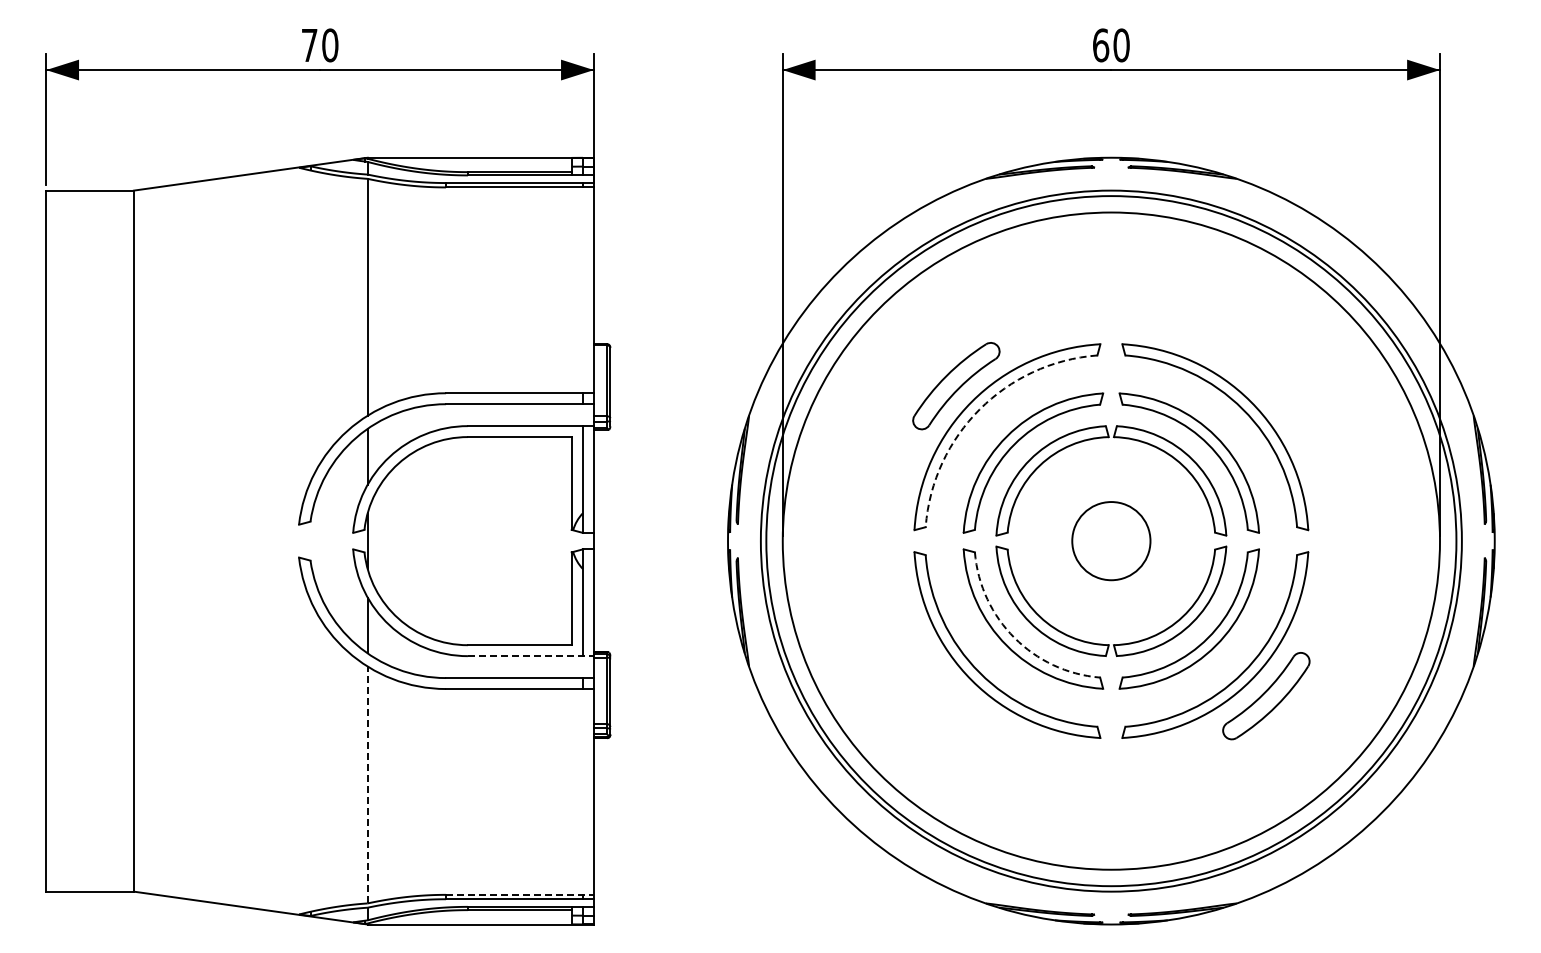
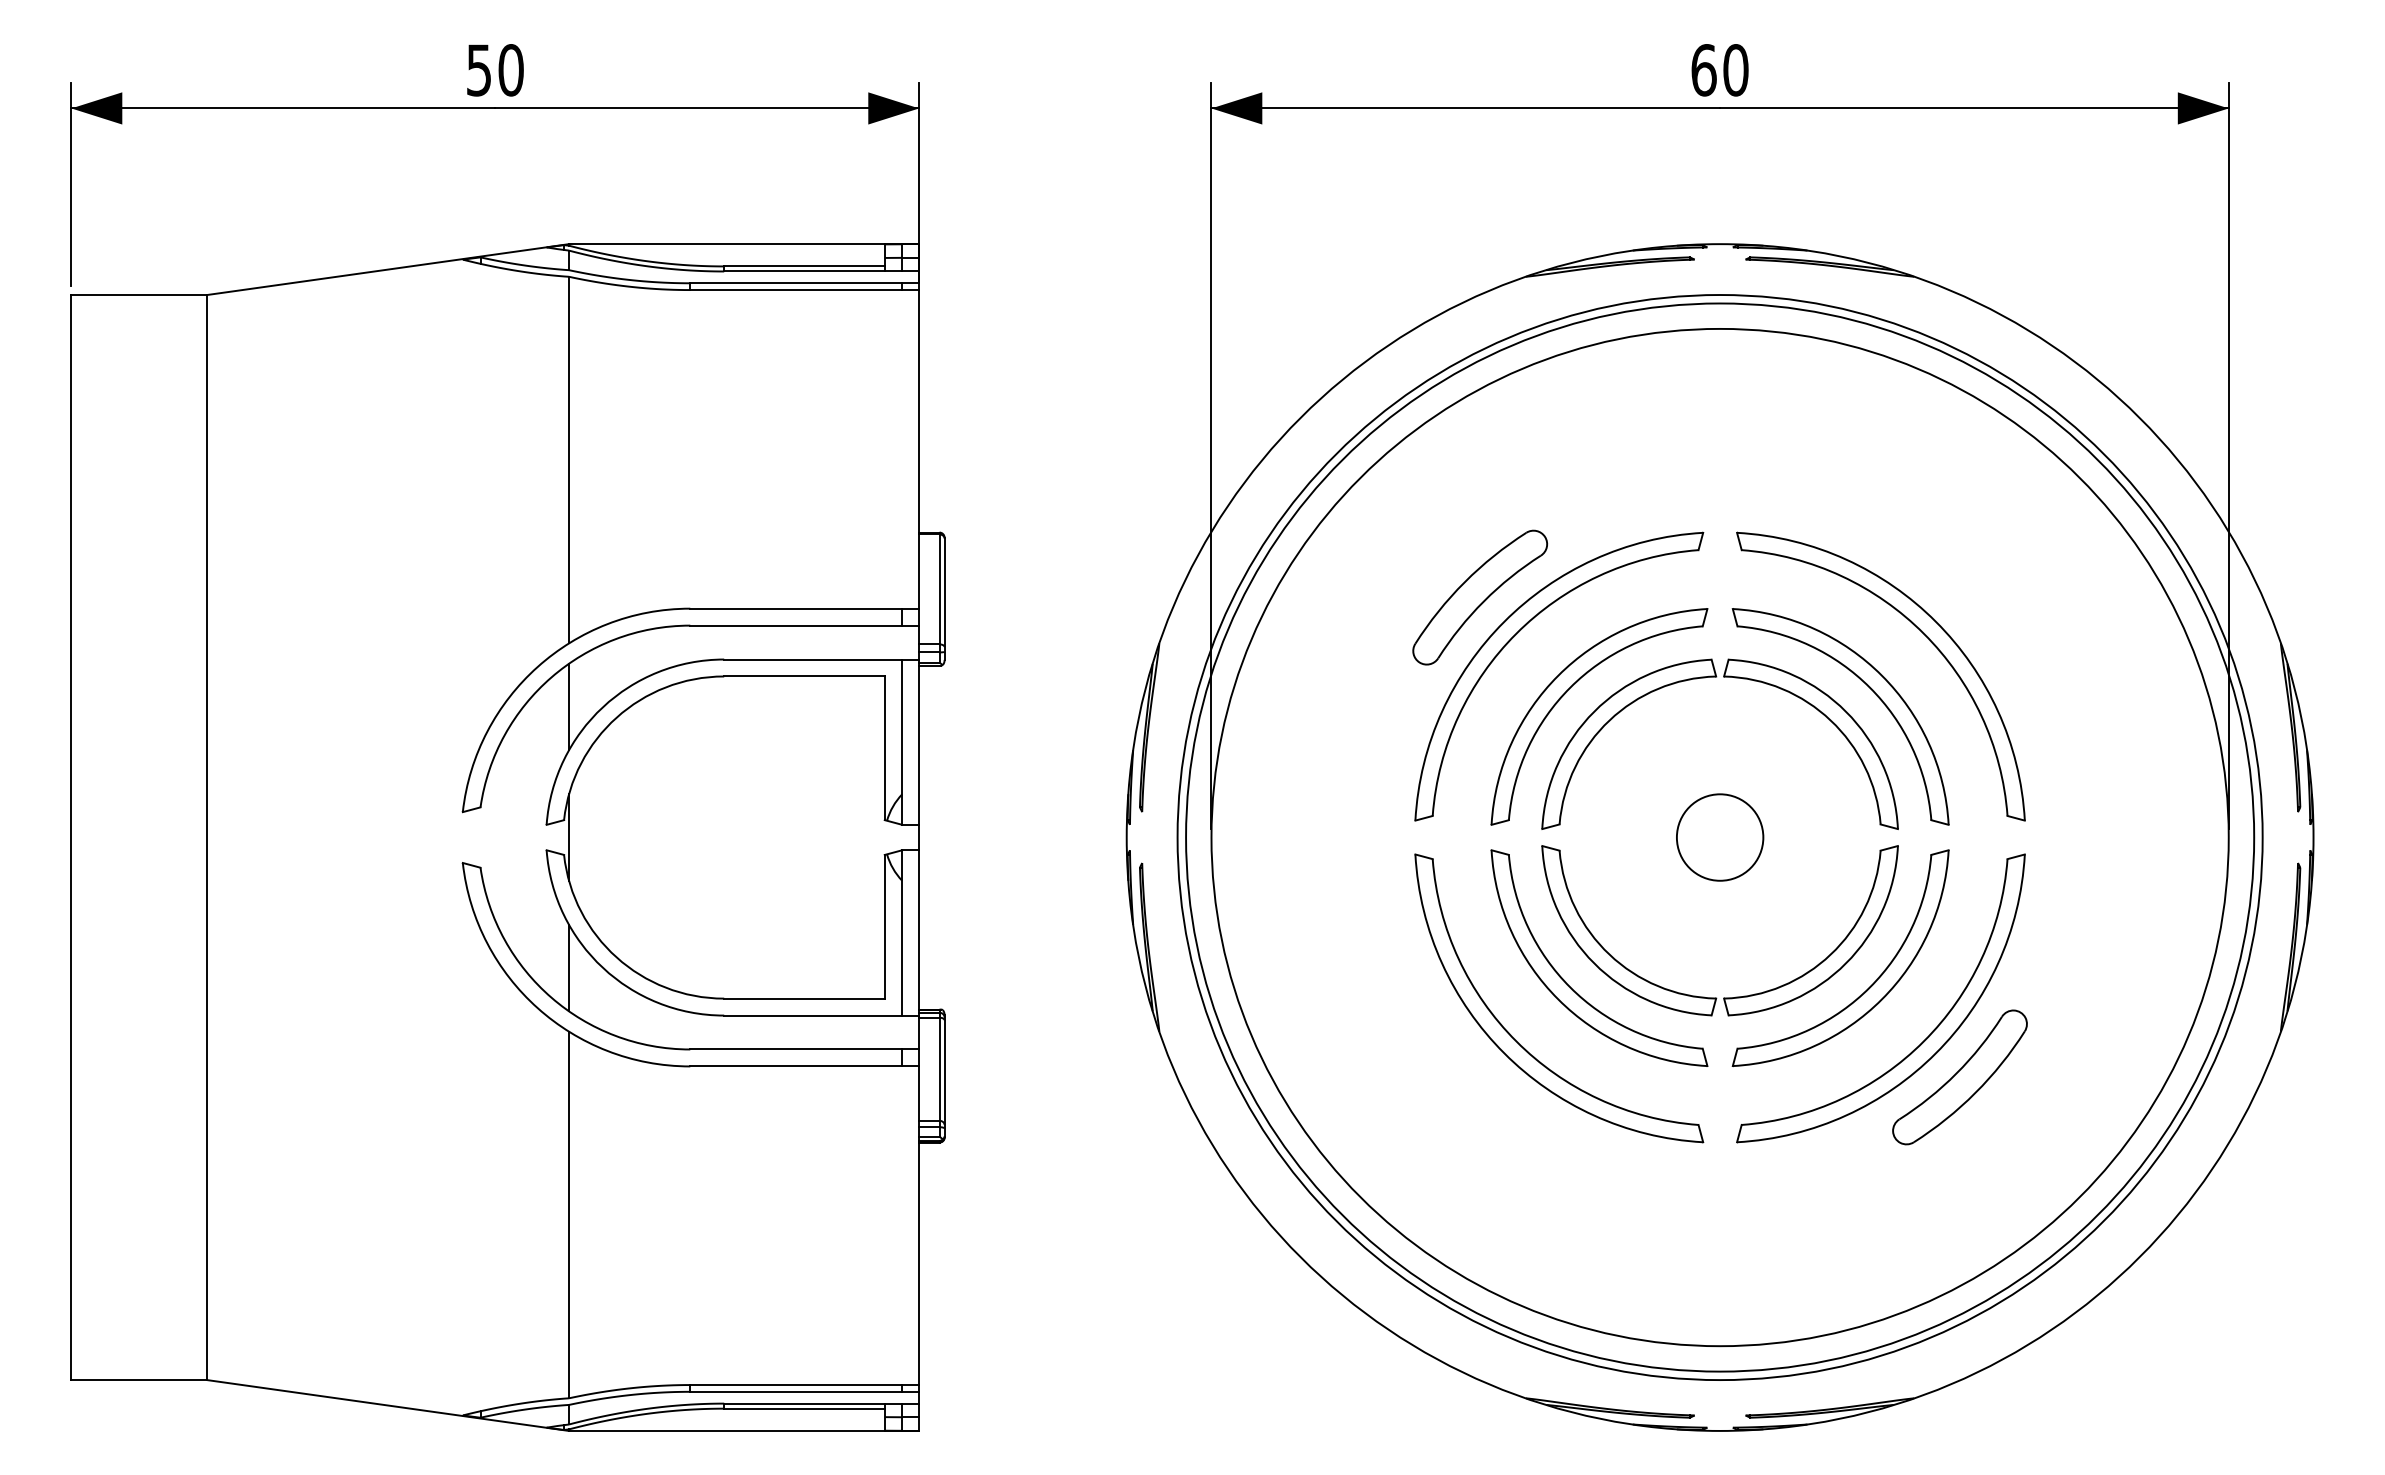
text: (309, 45) -> (478, 70), 70 -> 50
arc: (979, 409) -> (1515, 633), dashed -> solid
circle: (1111, 541) -> (1720, 838), size x0.71
arc: (1014, 637) -> (1570, 986), dashed -> solid
line: (530, 656) -> (821, 1016), dashed -> solid
line: (367, 784) -> (568, 1214), dashed -> solid
line: (519, 894) -> (804, 1384), dashed -> solid

